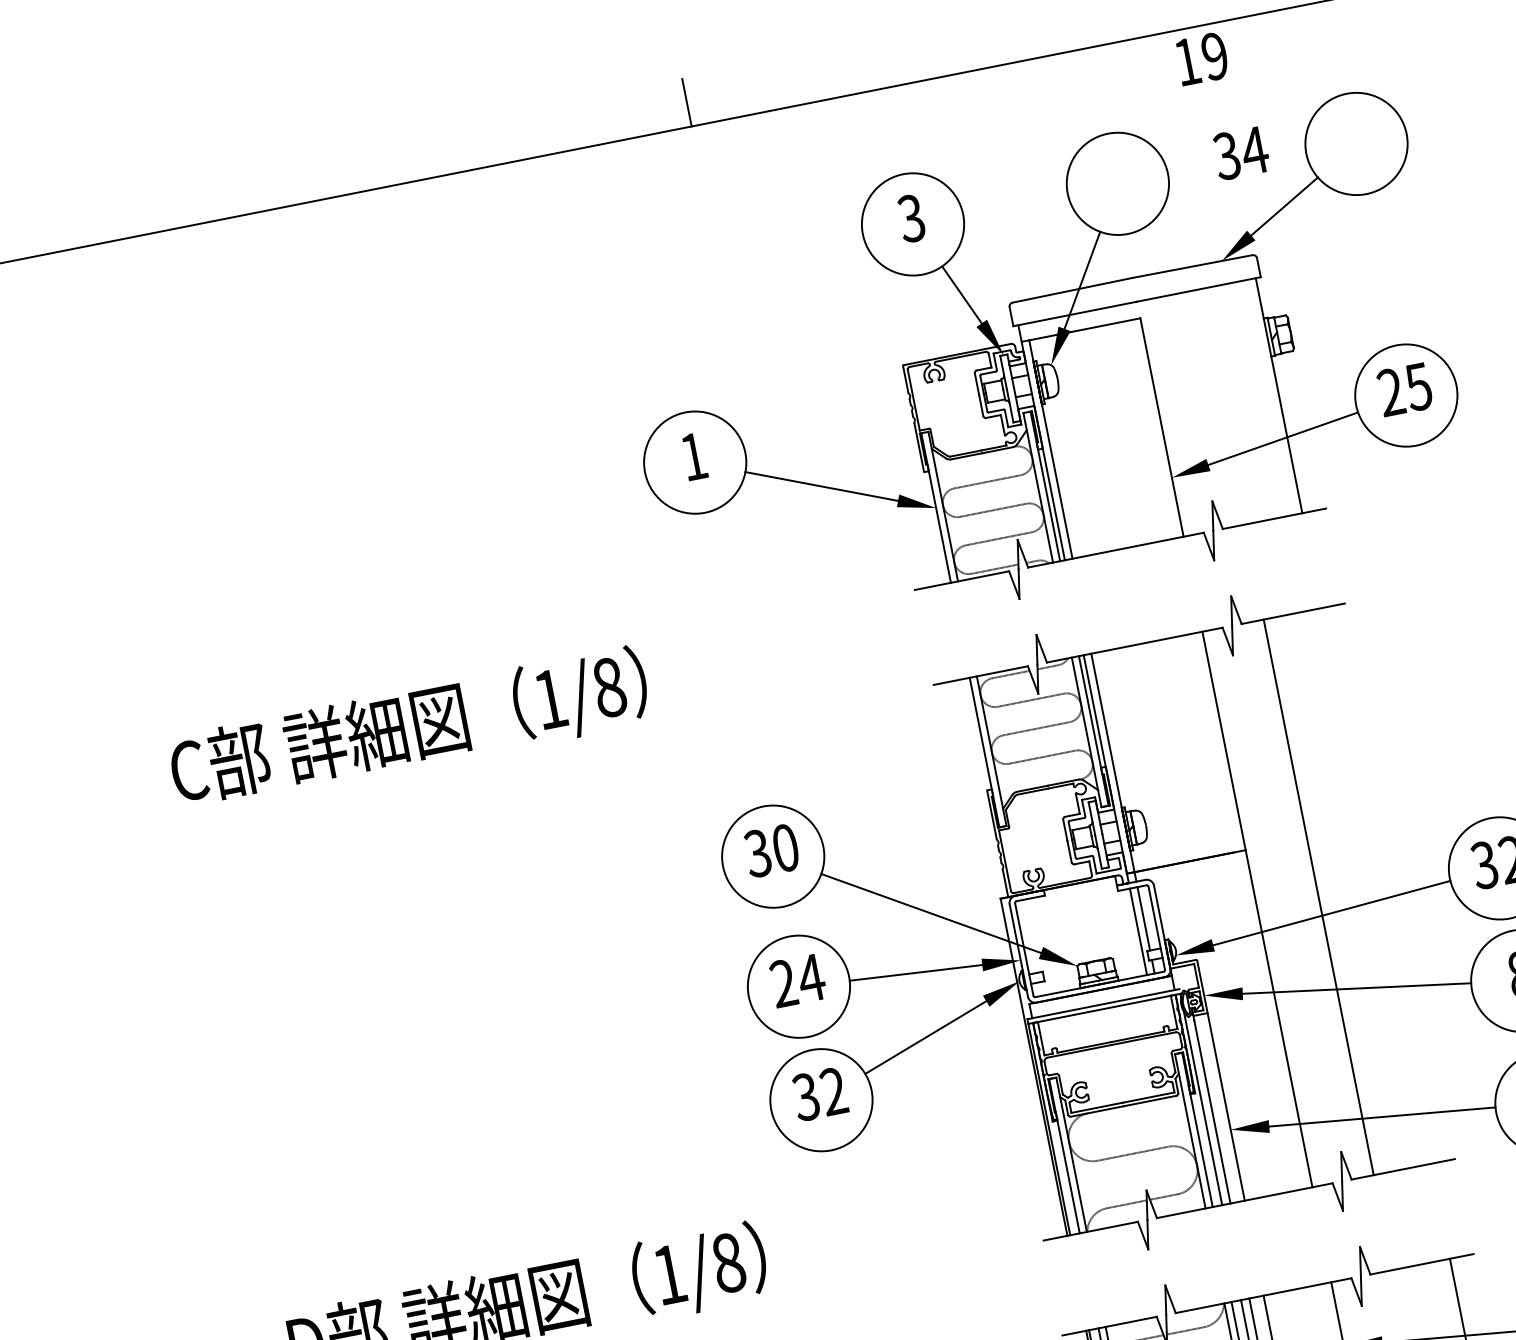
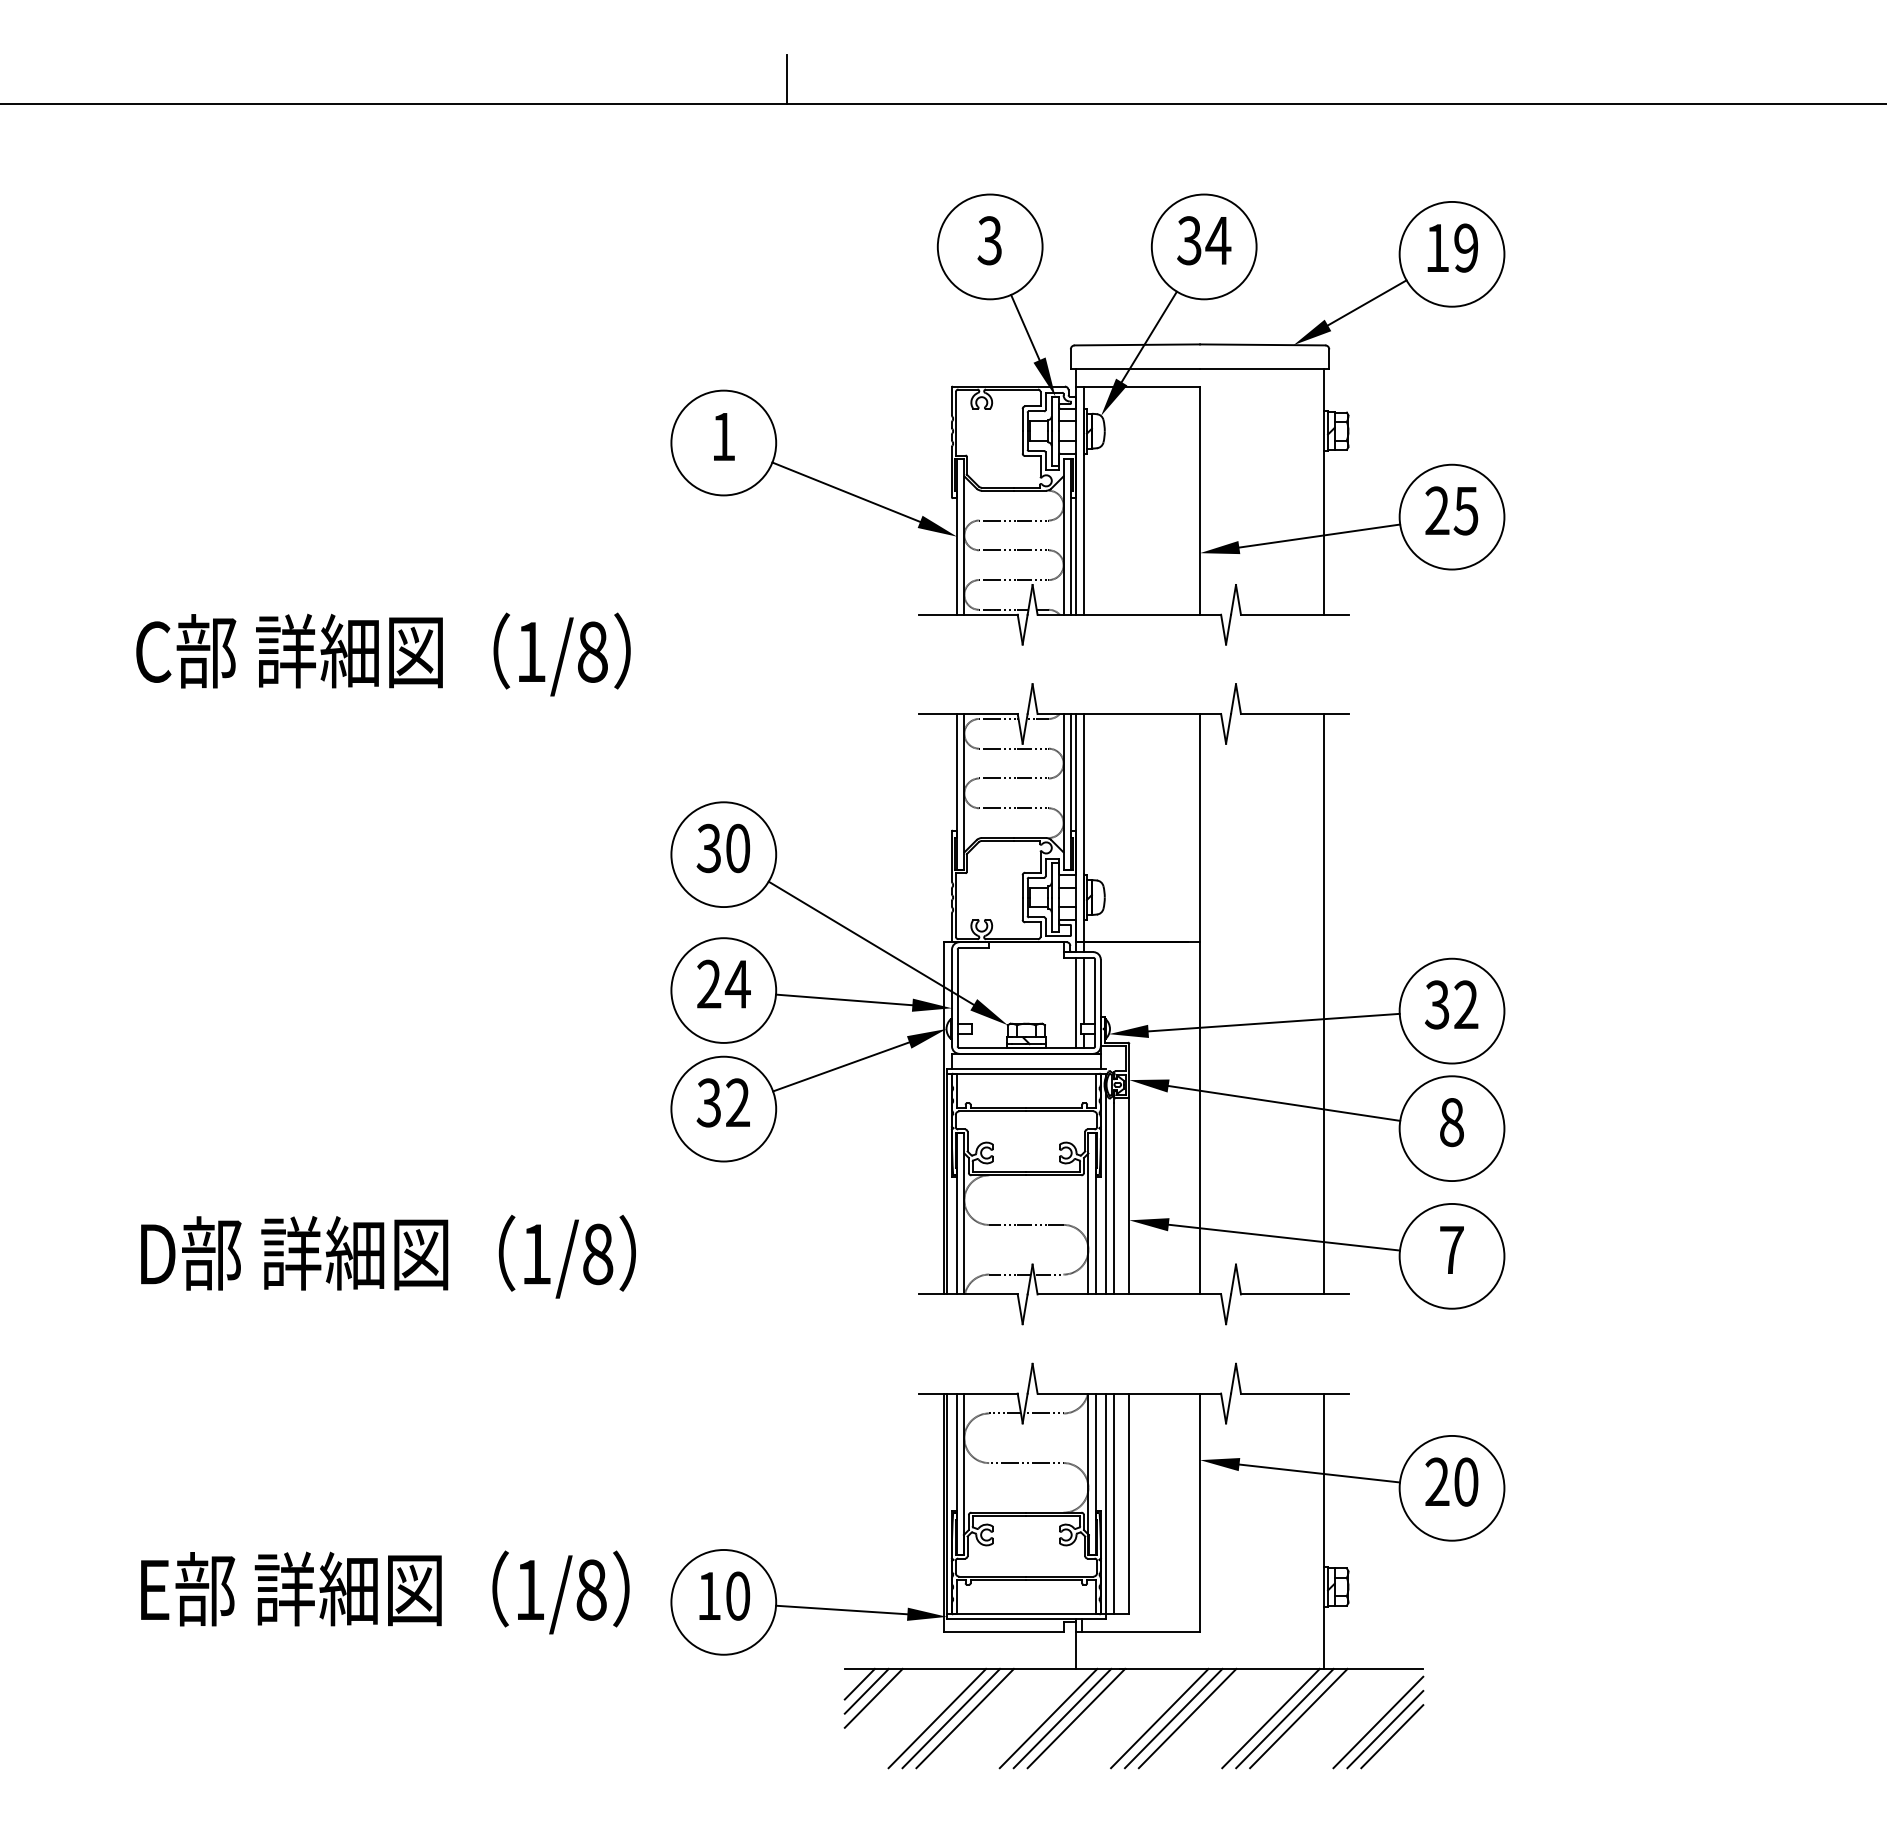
text: (1201, 58) -> (1452, 247), moved
text: (1241, 153) -> (1204, 240), moved
line: (1319, 897) -> (1324, 1004), moved

